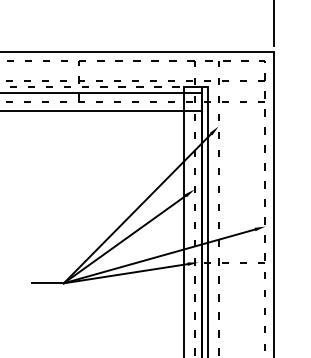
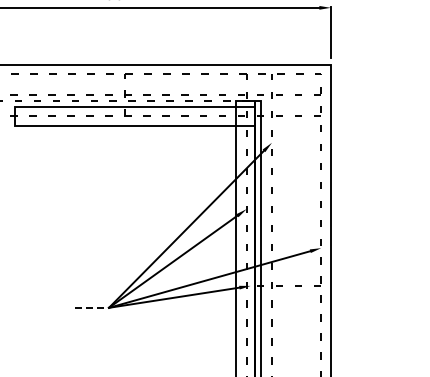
line: (48, 282) -> (92, 307), solid -> dashed

